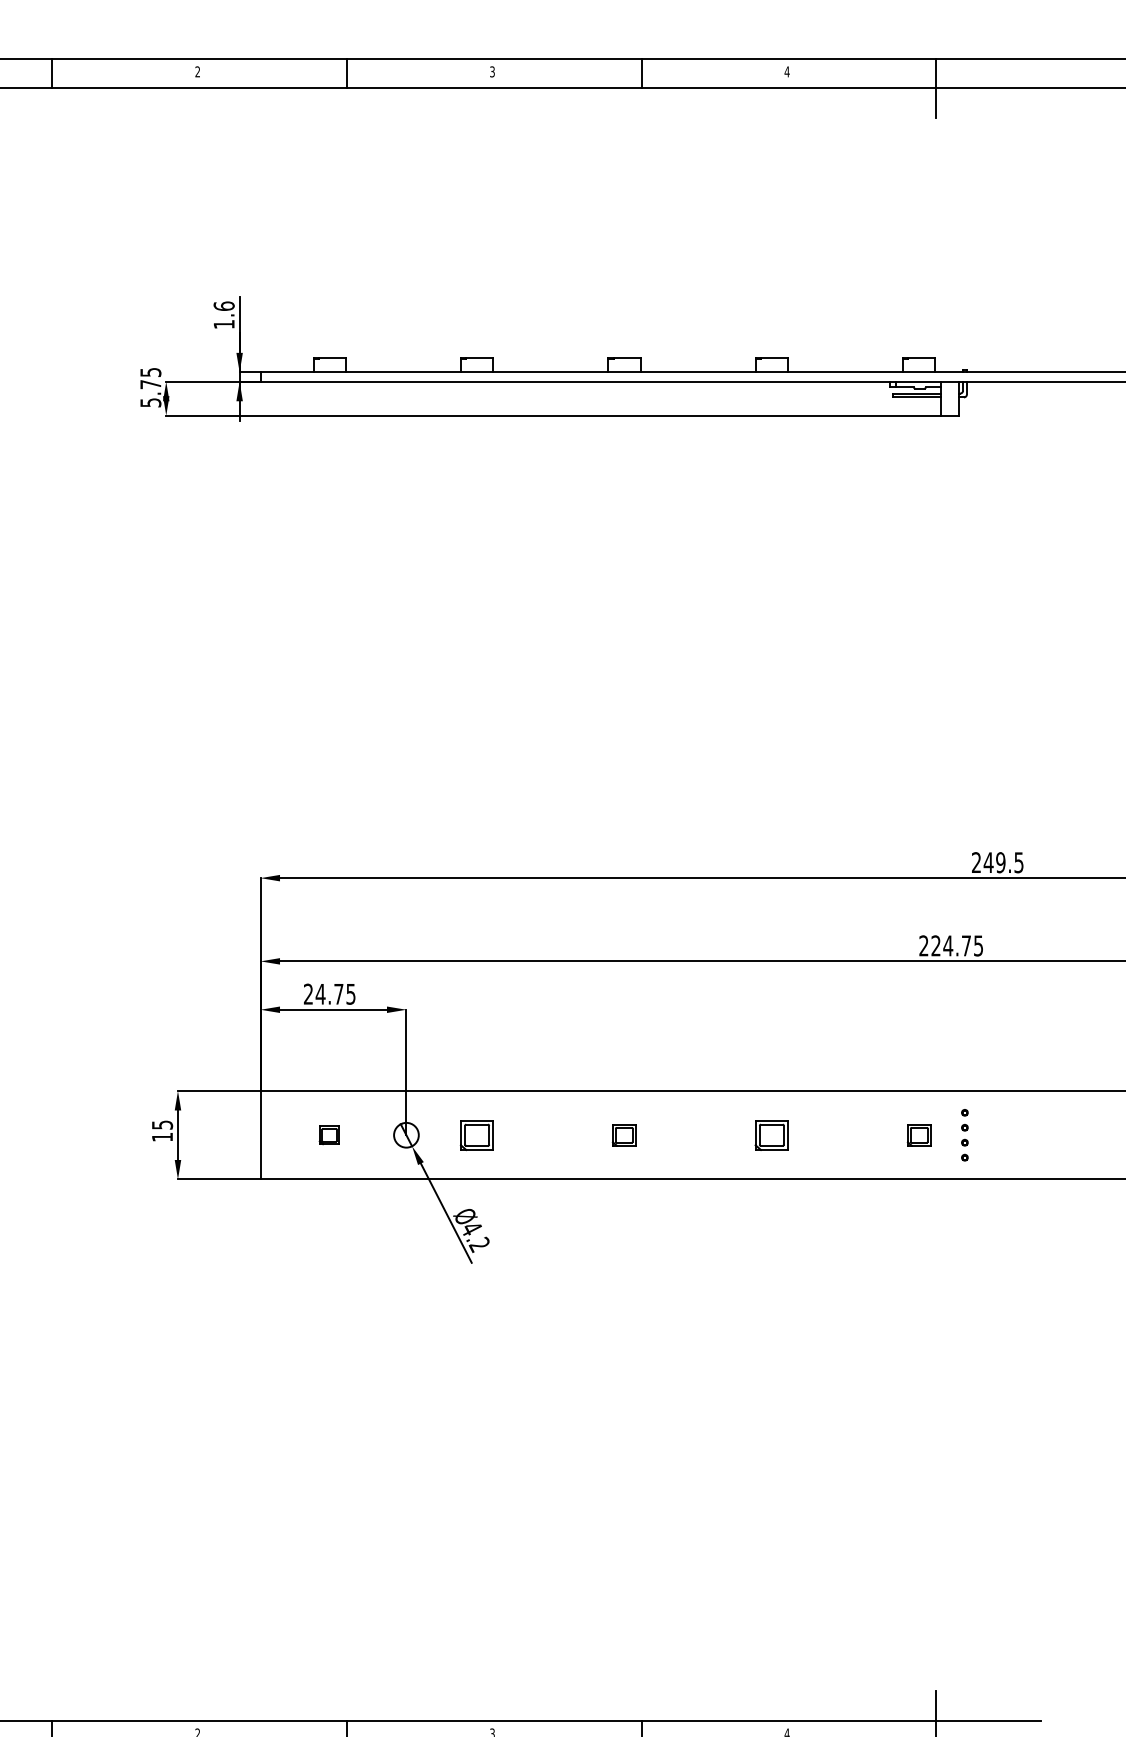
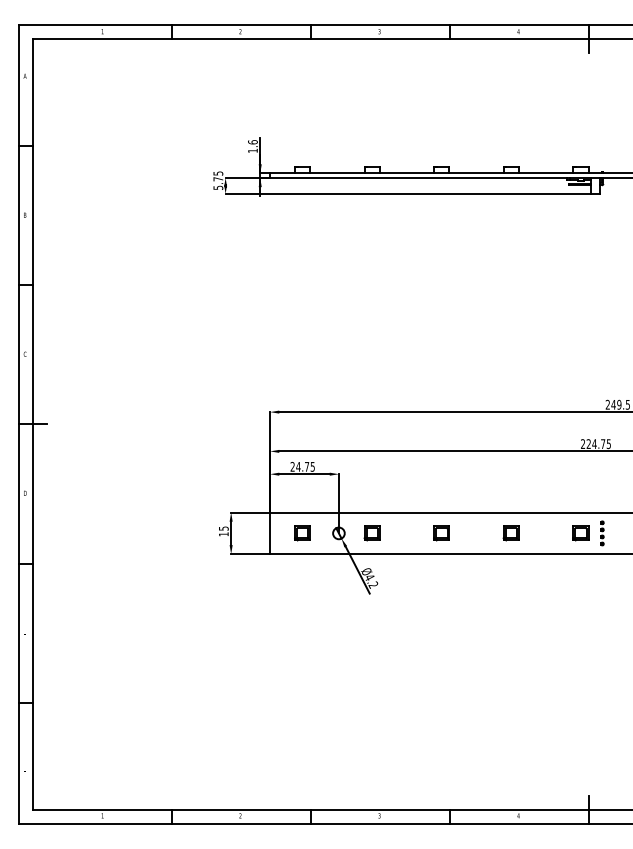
part: (329, 1135) -> (302, 533), size x1.67
part: (623, 1135) -> (441, 533), size x1.43
part: (918, 1135) -> (580, 533), size x1.43

